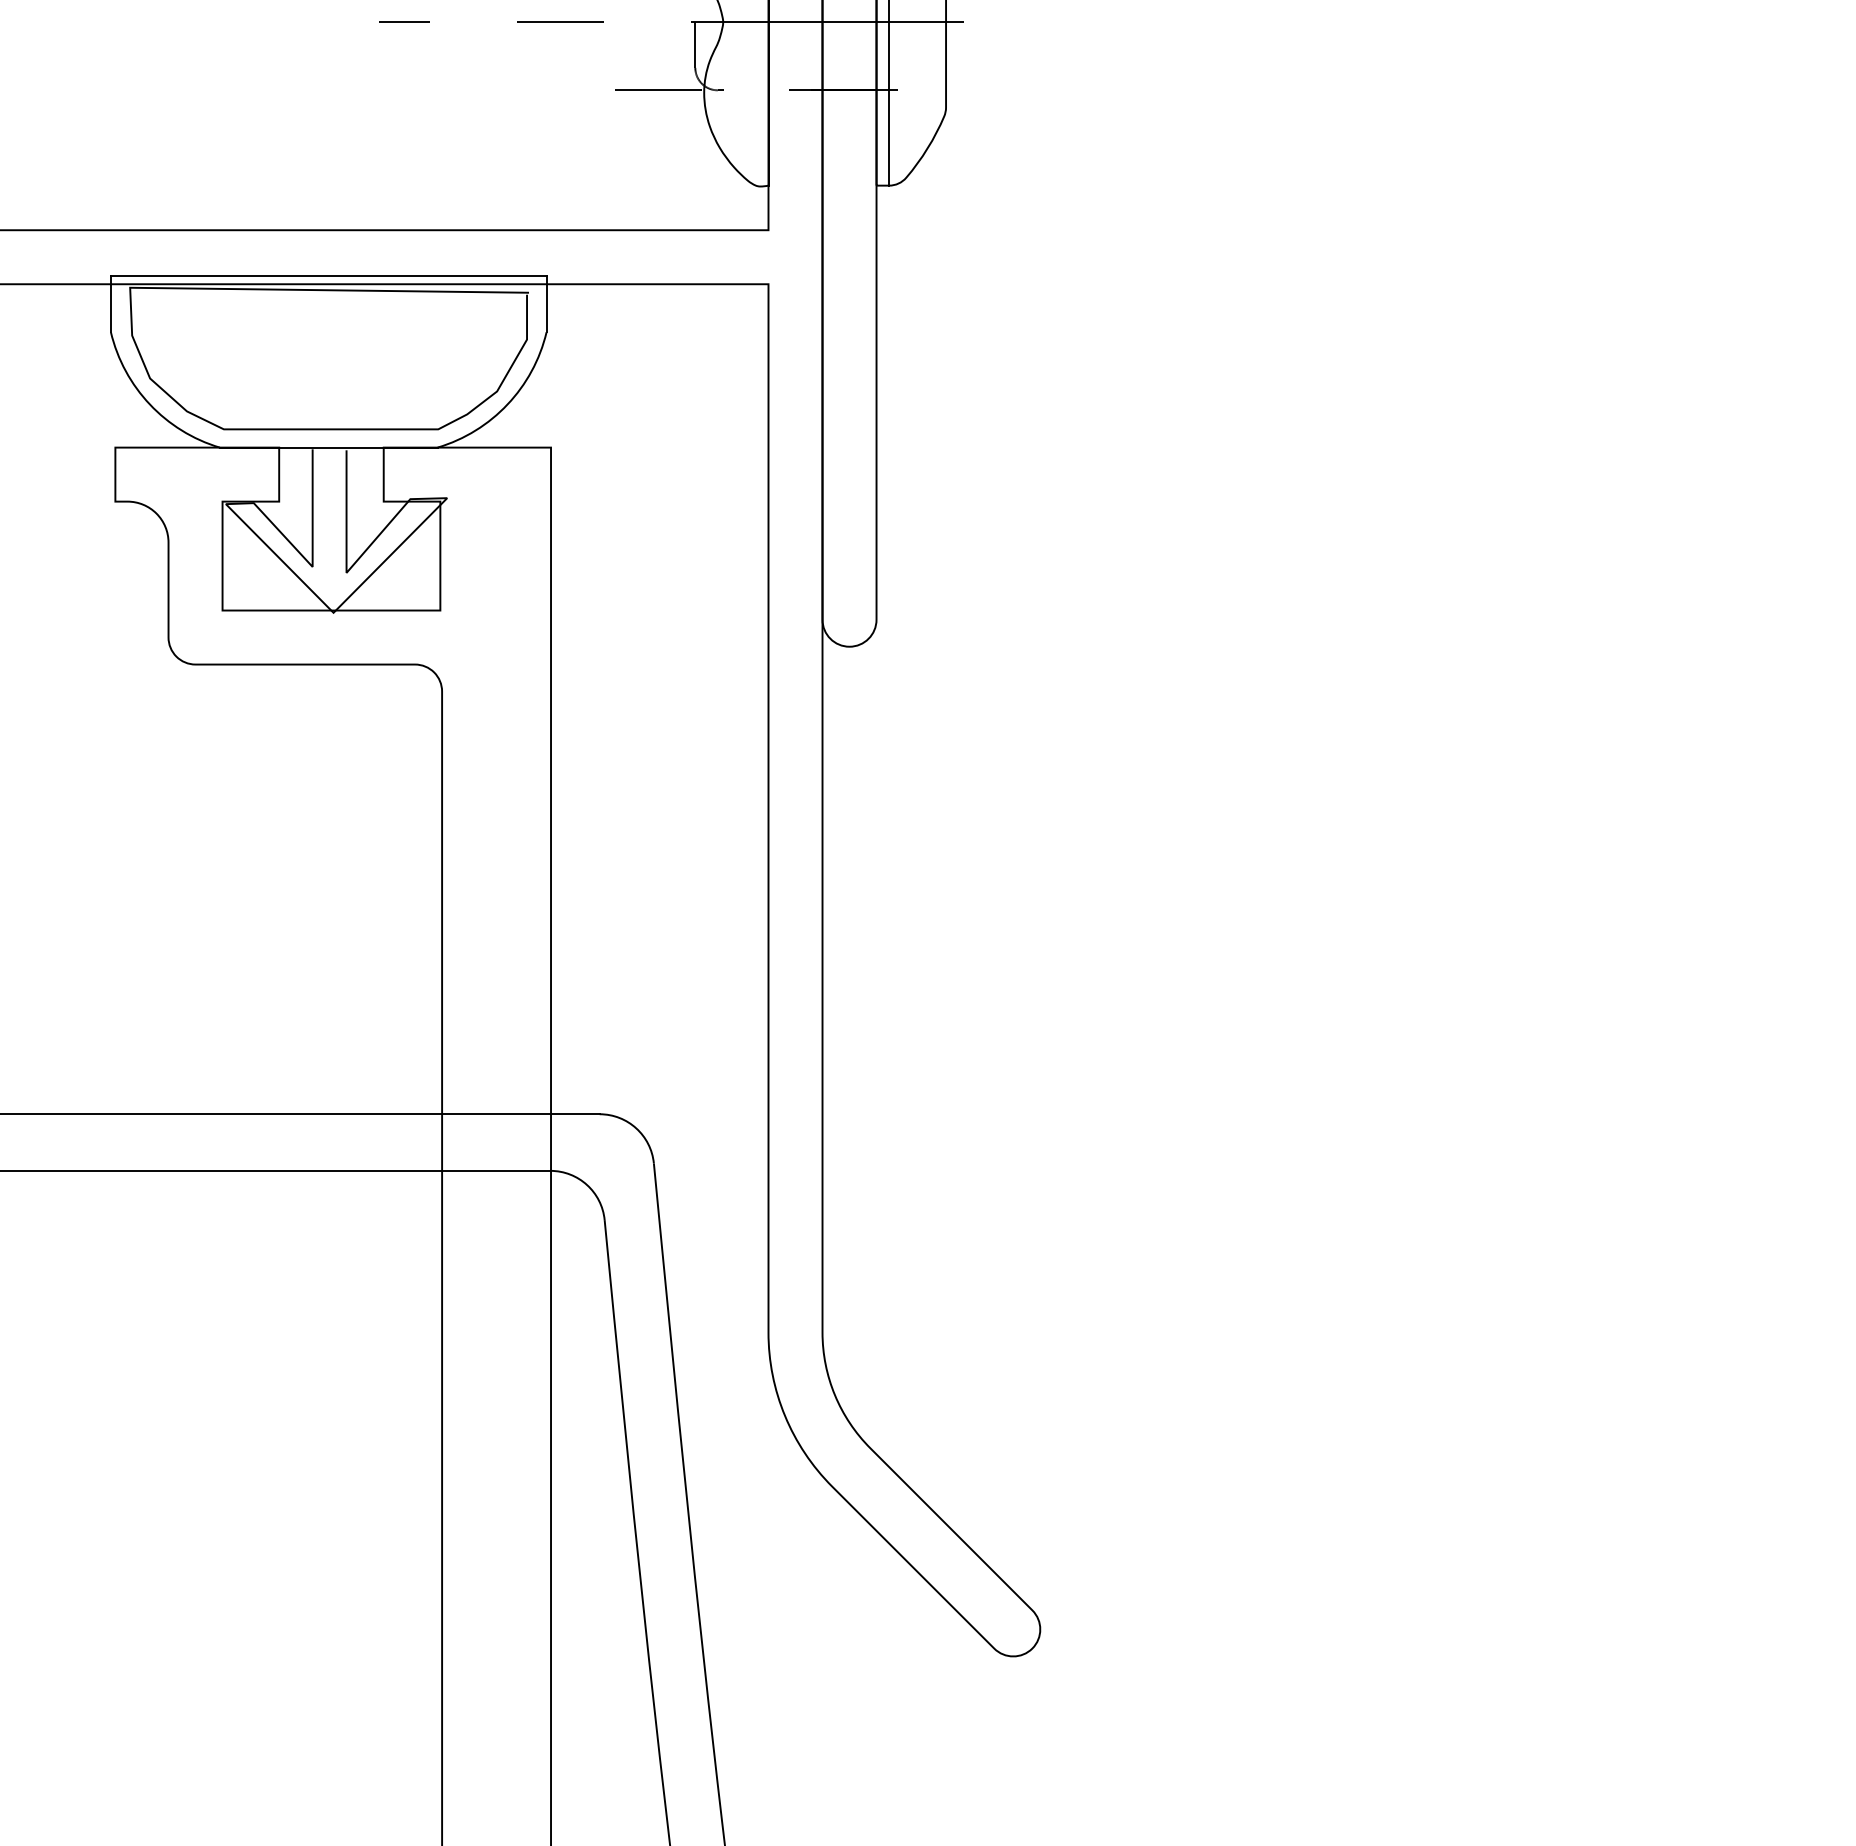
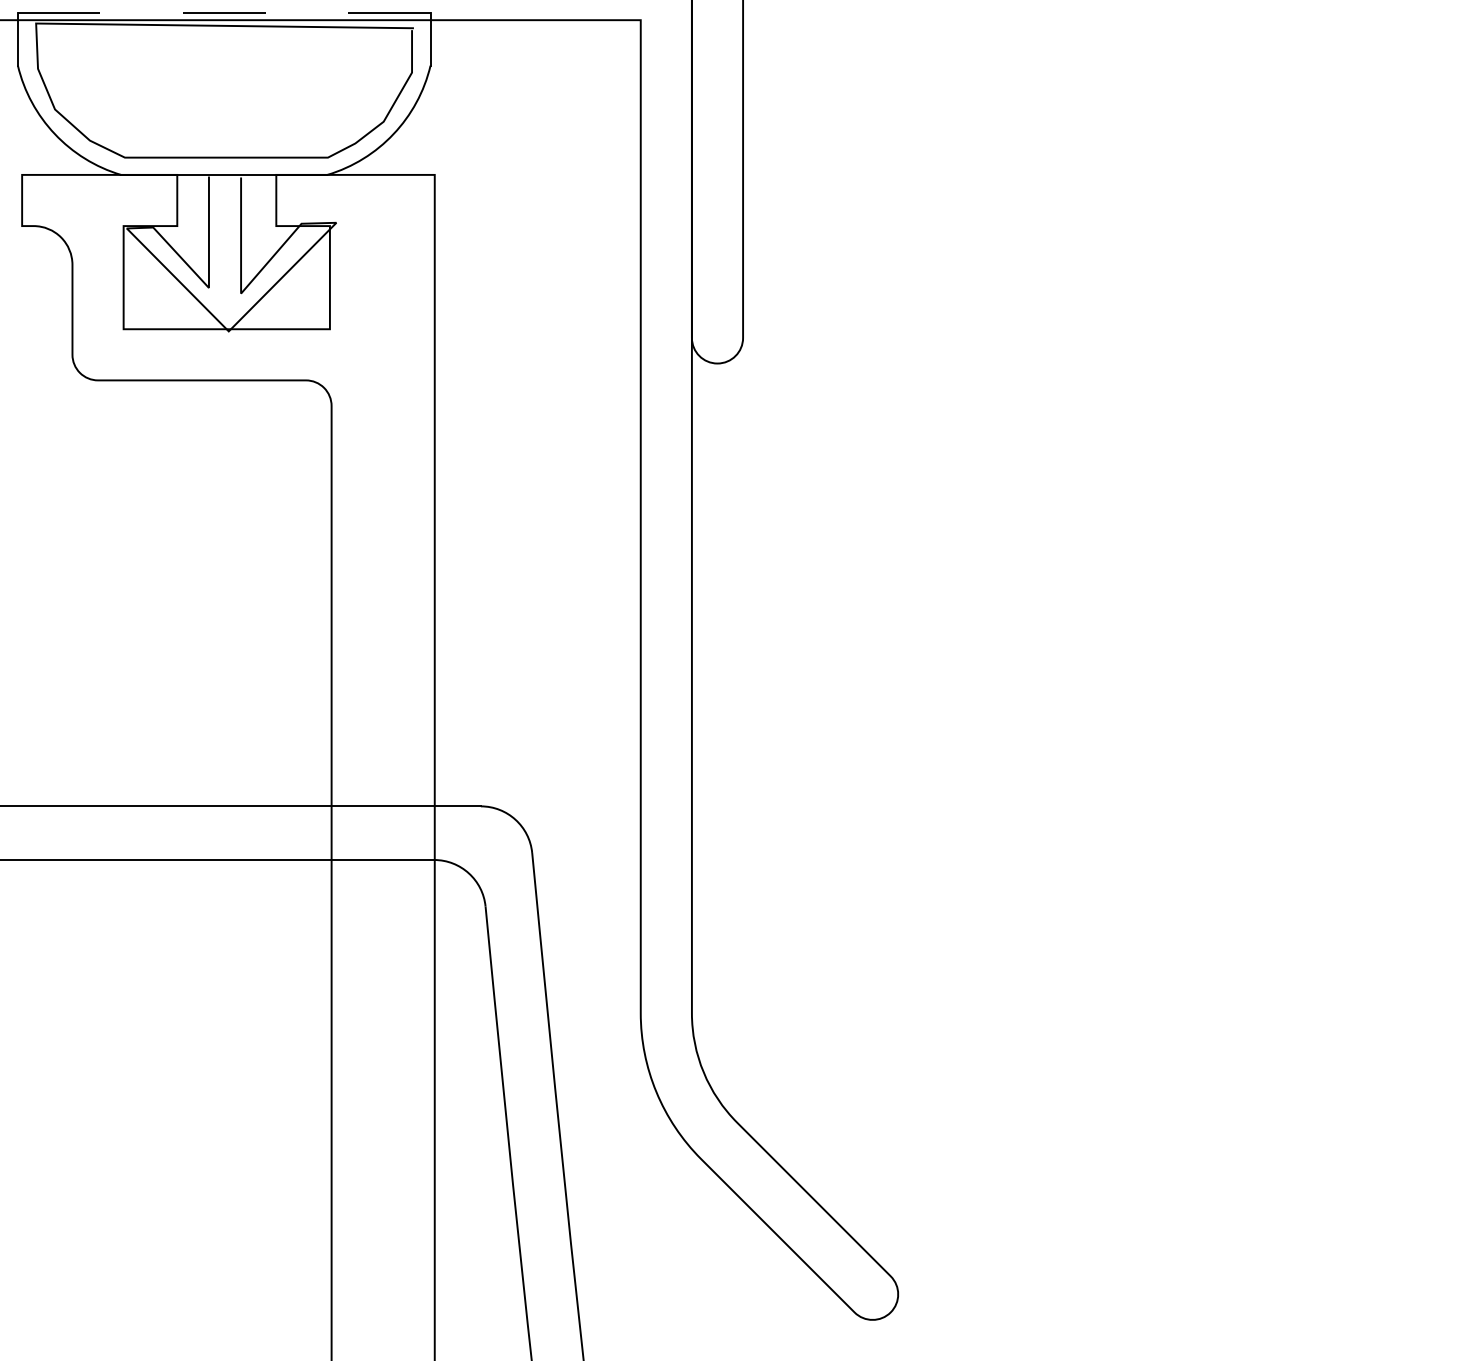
line: (328, 276) -> (224, 12), solid -> dashed

